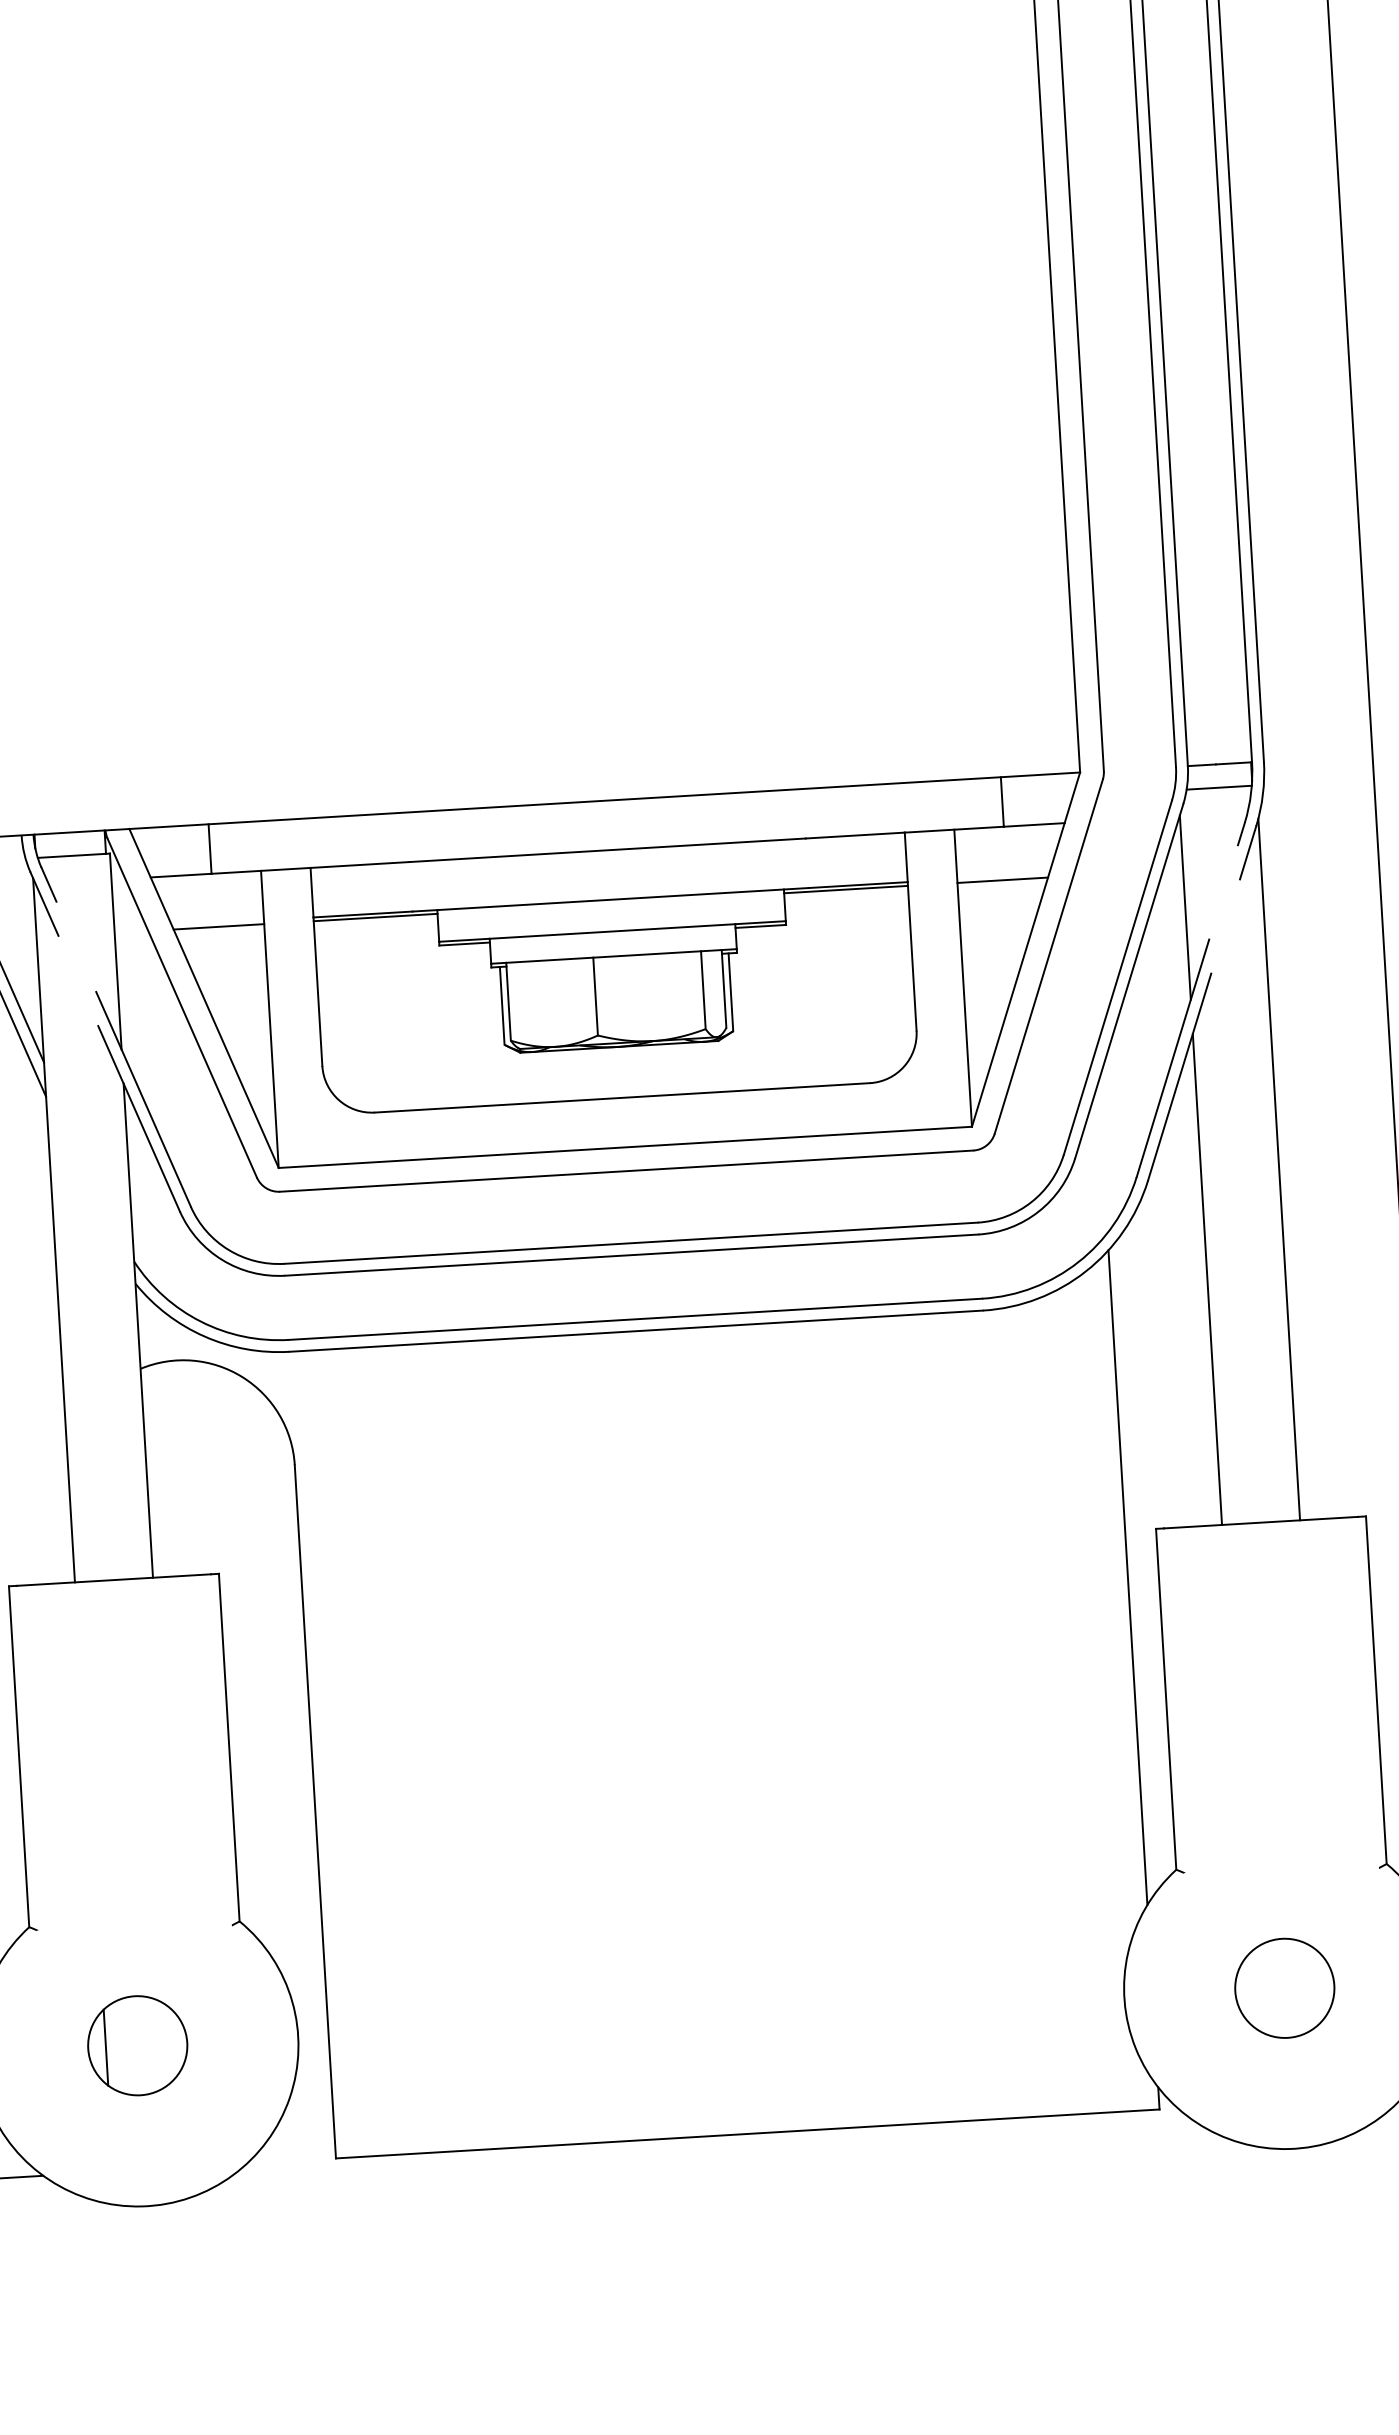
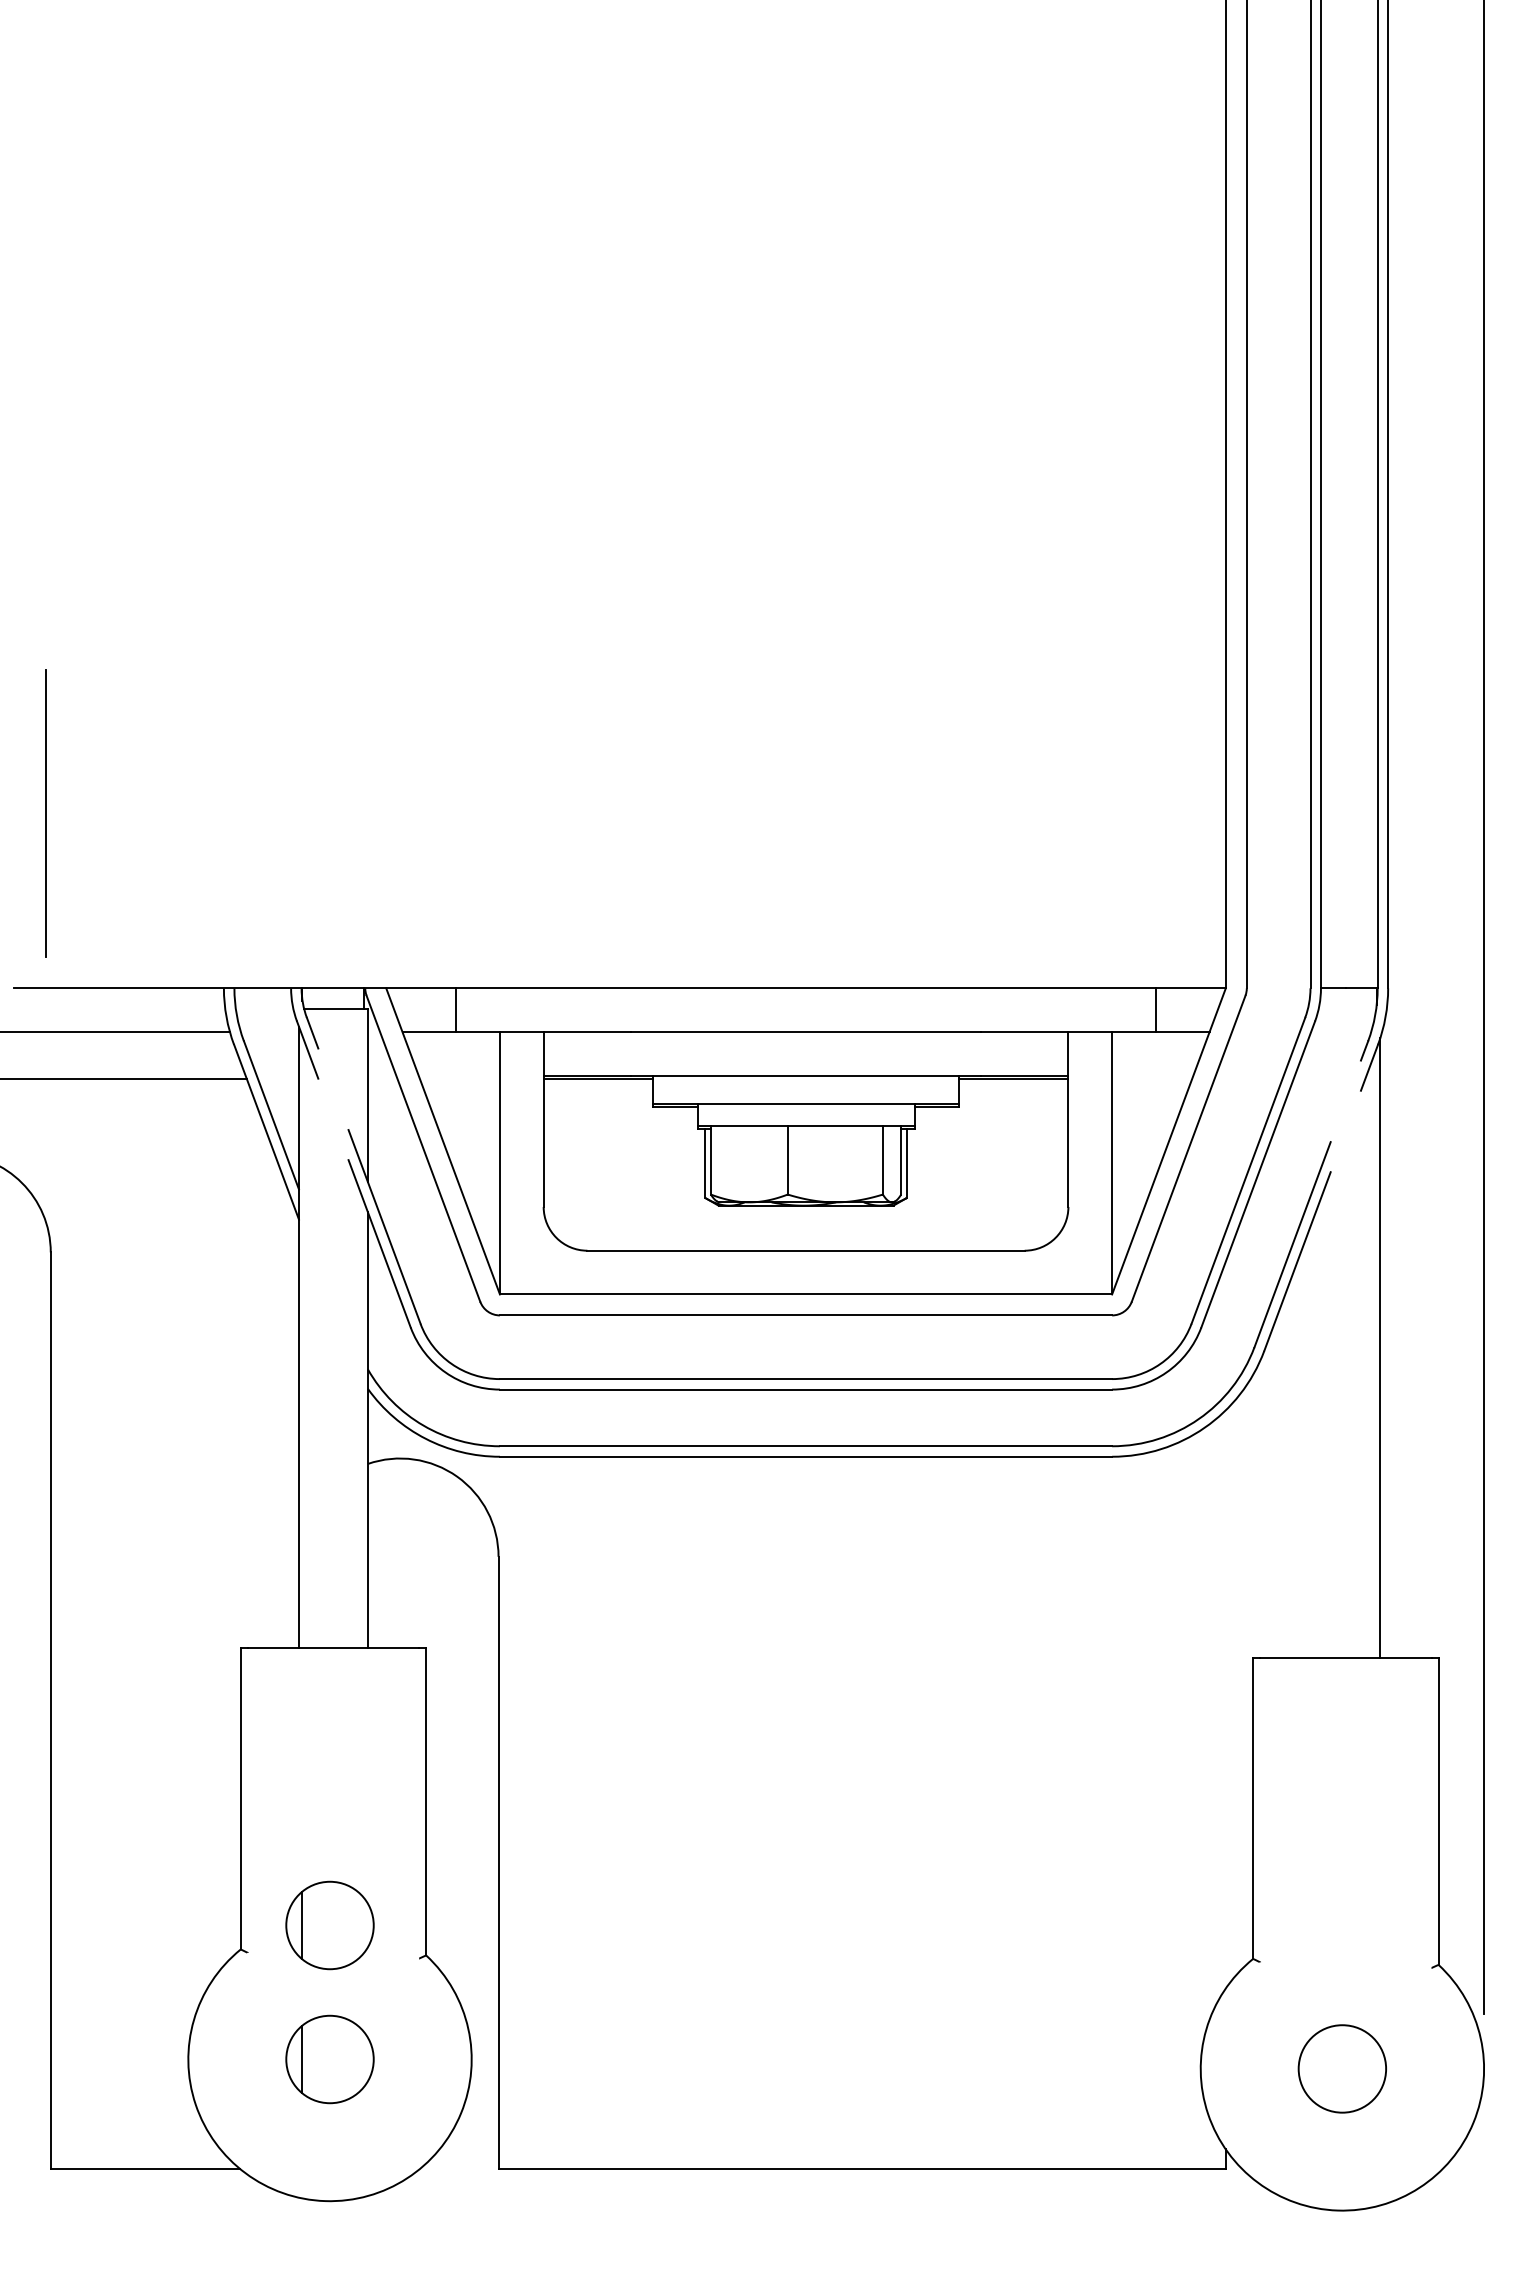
line: (1219, 787) -> (1347, 1008), removed
line: (1003, 880) -> (1152, 1079), removed
line: (1185, 907) -> (1311, 1112), removed
line: (218, 927) -> (459, 1079), removed
line: (1207, 1278) -> (1311, 1440), removed
line: (1127, 1577) -> (1225, 1699), removed
part: (128, 1894) -> (329, 1925), added

